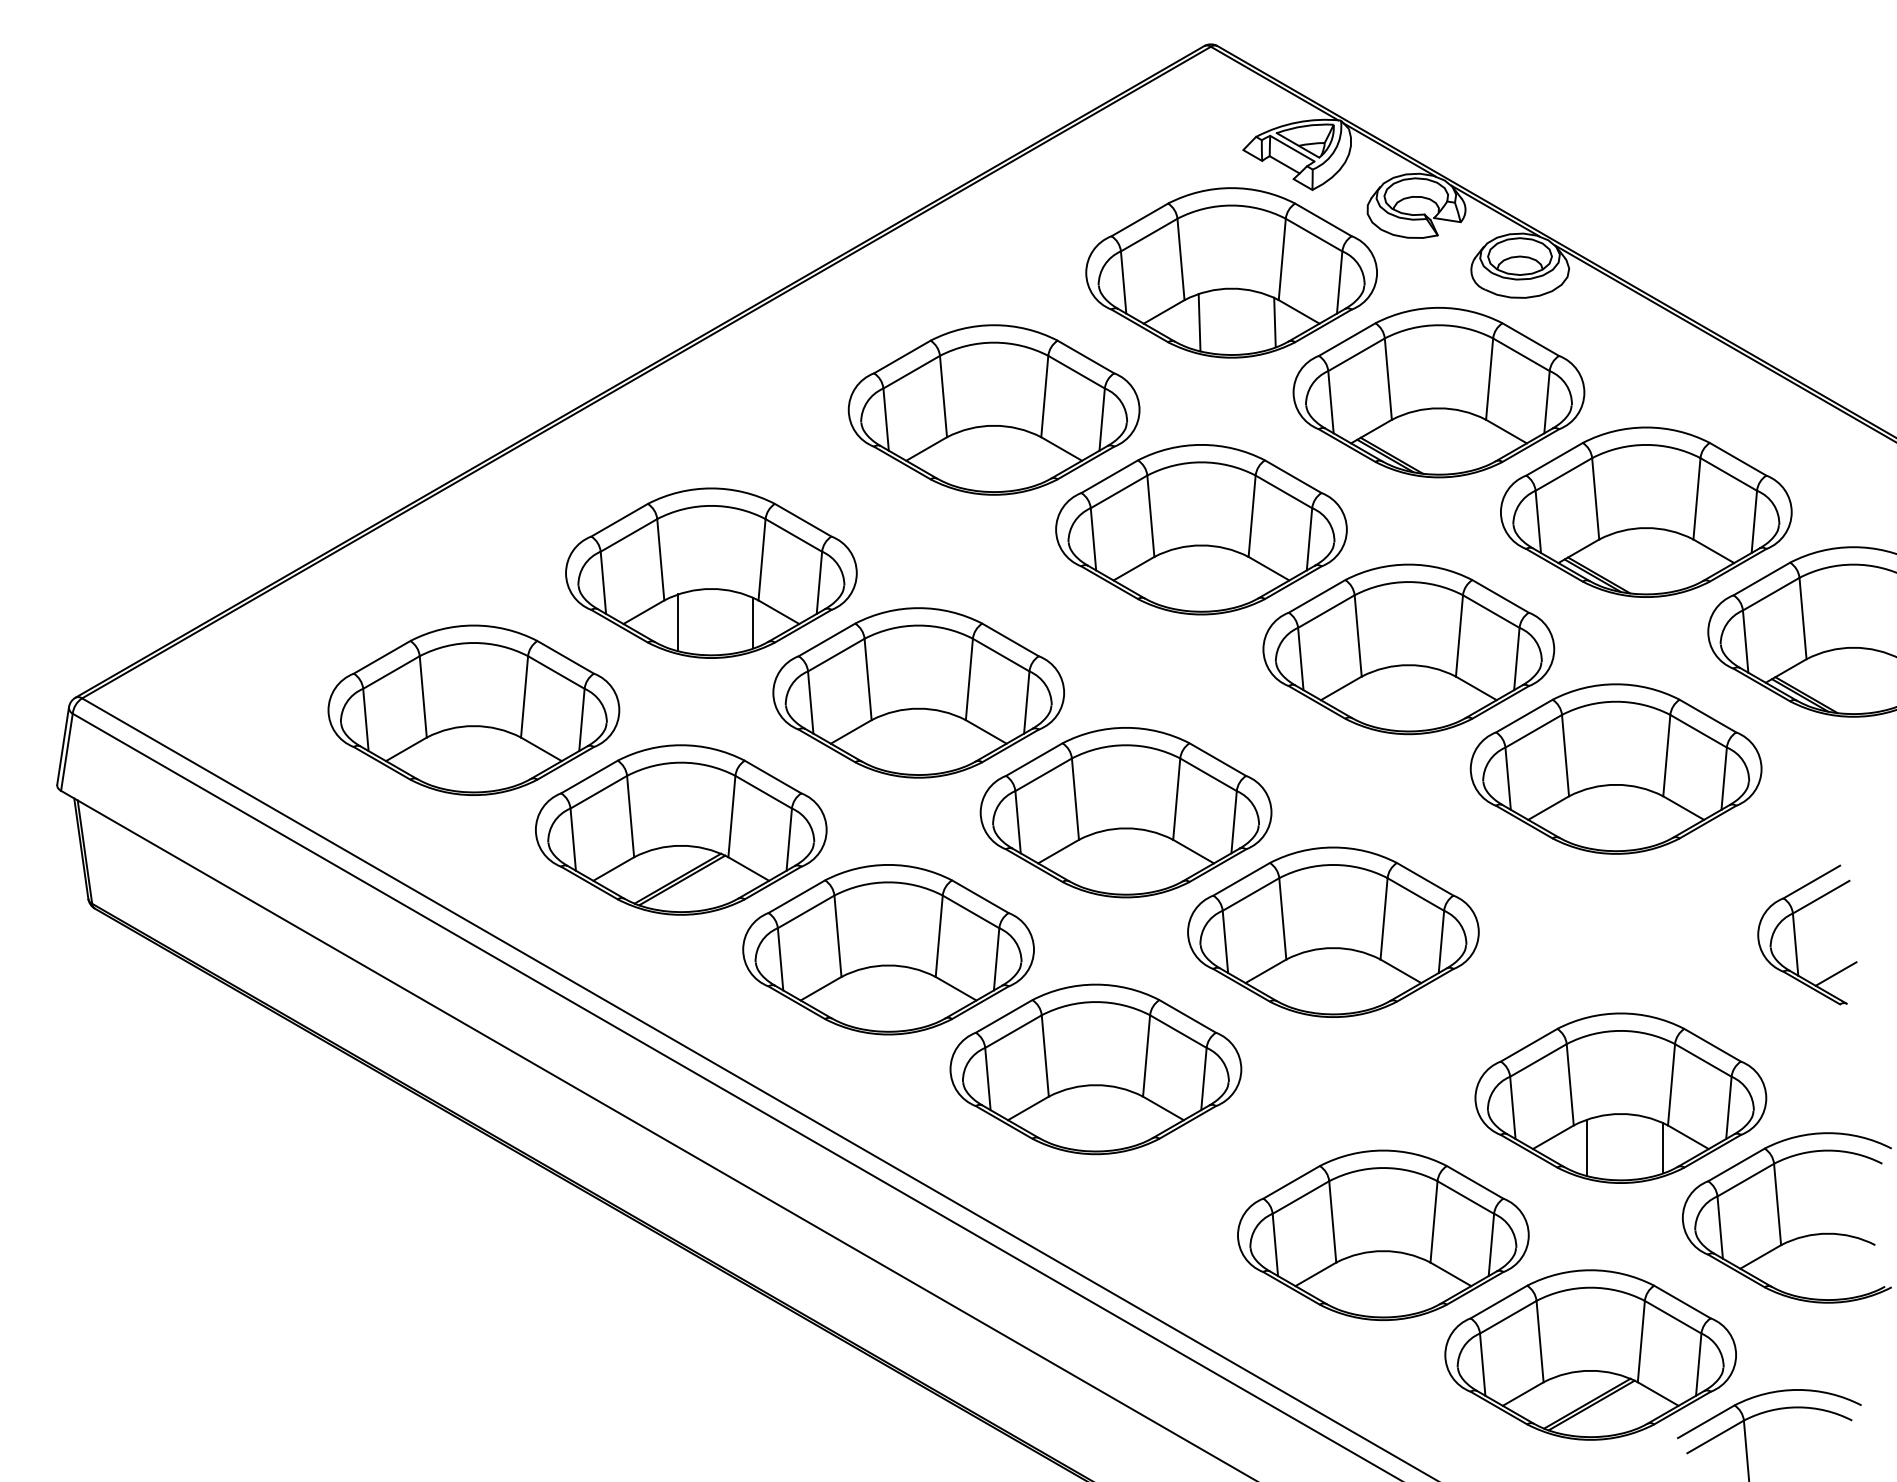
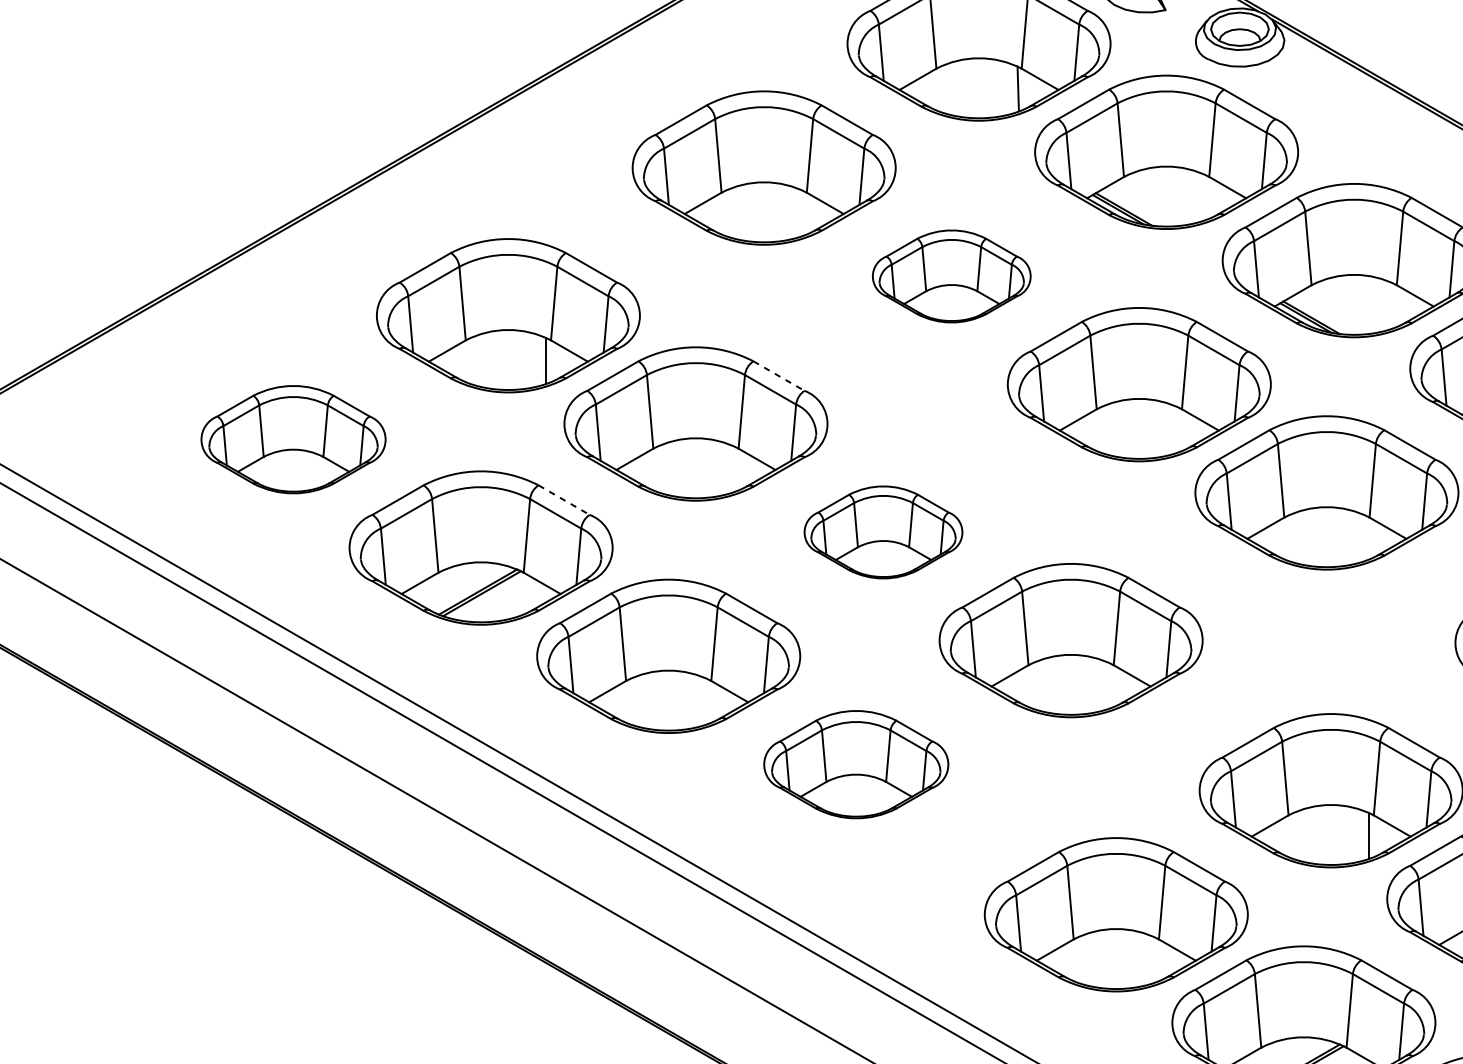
line: (1199, 322) -> (949, 88), removed
part: (1201, 529) -> (951, 276), size x0.6
line: (677, 622) -> (477, 360), removed
line: (1010, 639) -> (778, 375), solid -> dashed
part: (473, 709) -> (293, 439), size x0.7
line: (773, 777) -> (564, 500), solid -> dashed
part: (1125, 812) -> (883, 532), size x0.6
part: (1095, 1069) -> (855, 764), size x0.7
line: (1587, 1147) -> (1300, 835), removed

